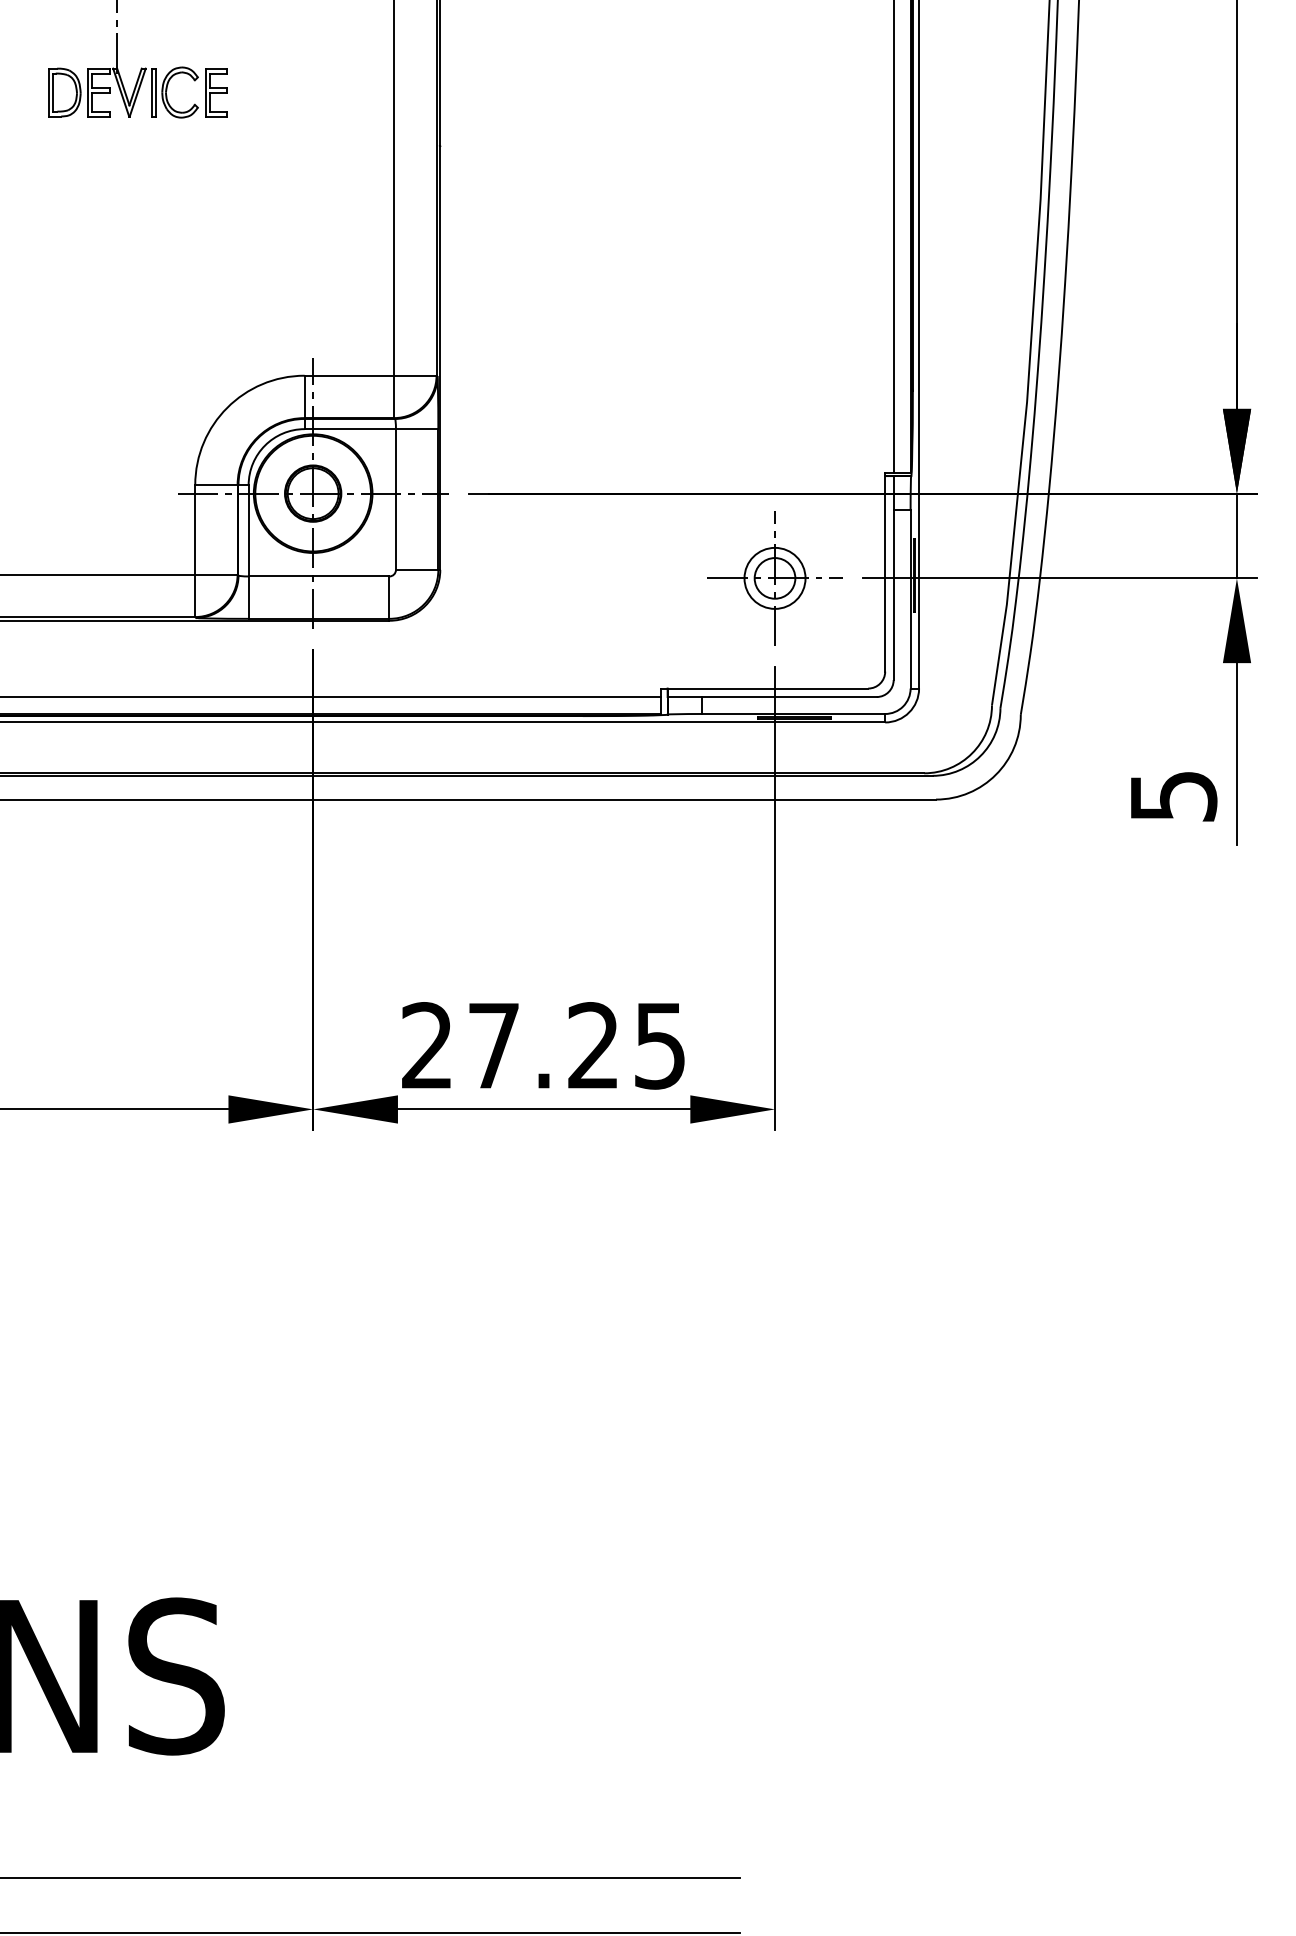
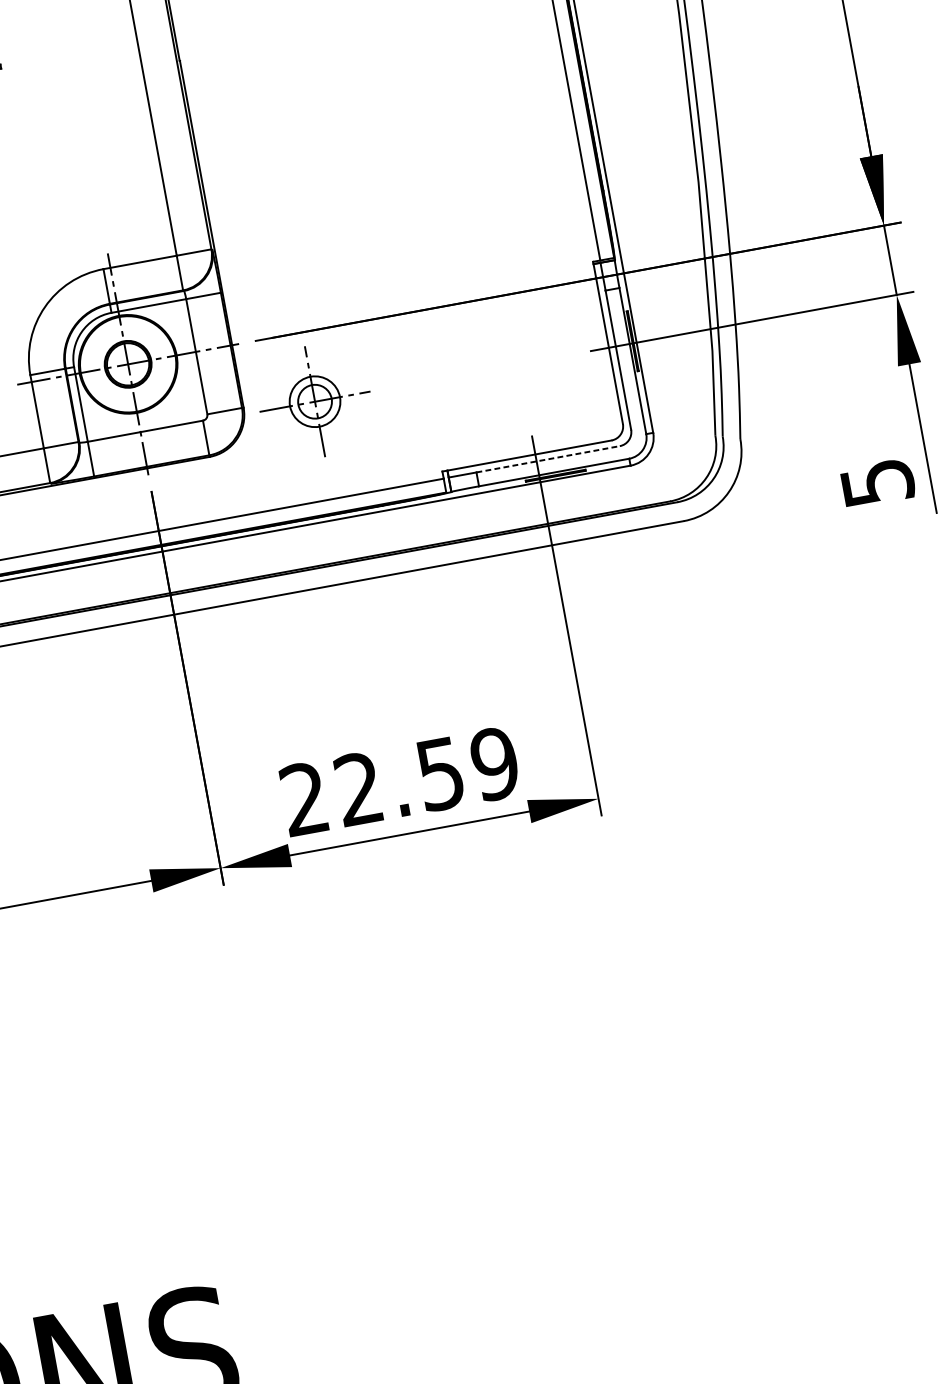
part: (774, 578) -> (314, 401), moved
line: (789, 697) -> (548, 459), solid -> dashed
text: (577, 1045) -> (427, 776), 27.25 -> 22.59

